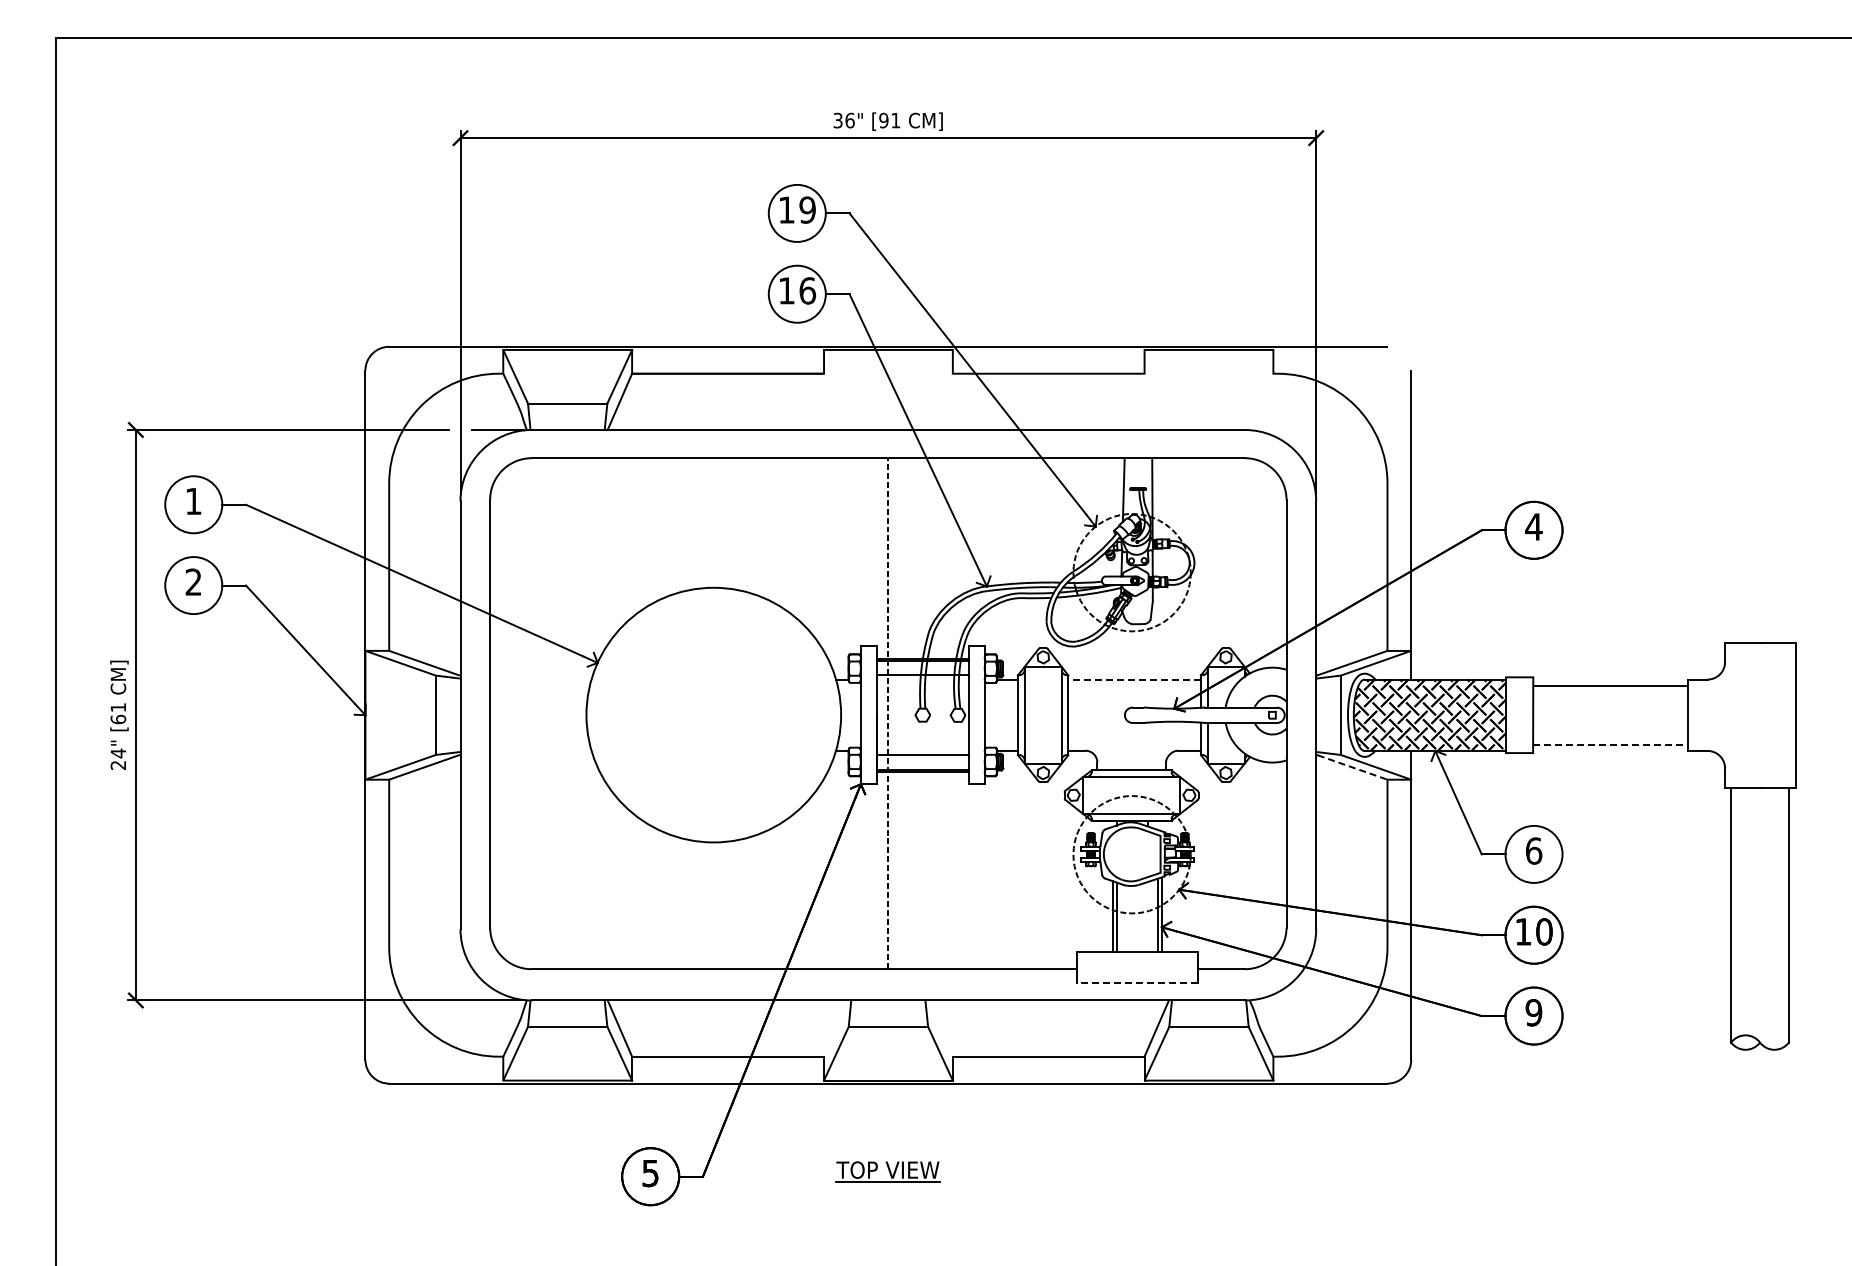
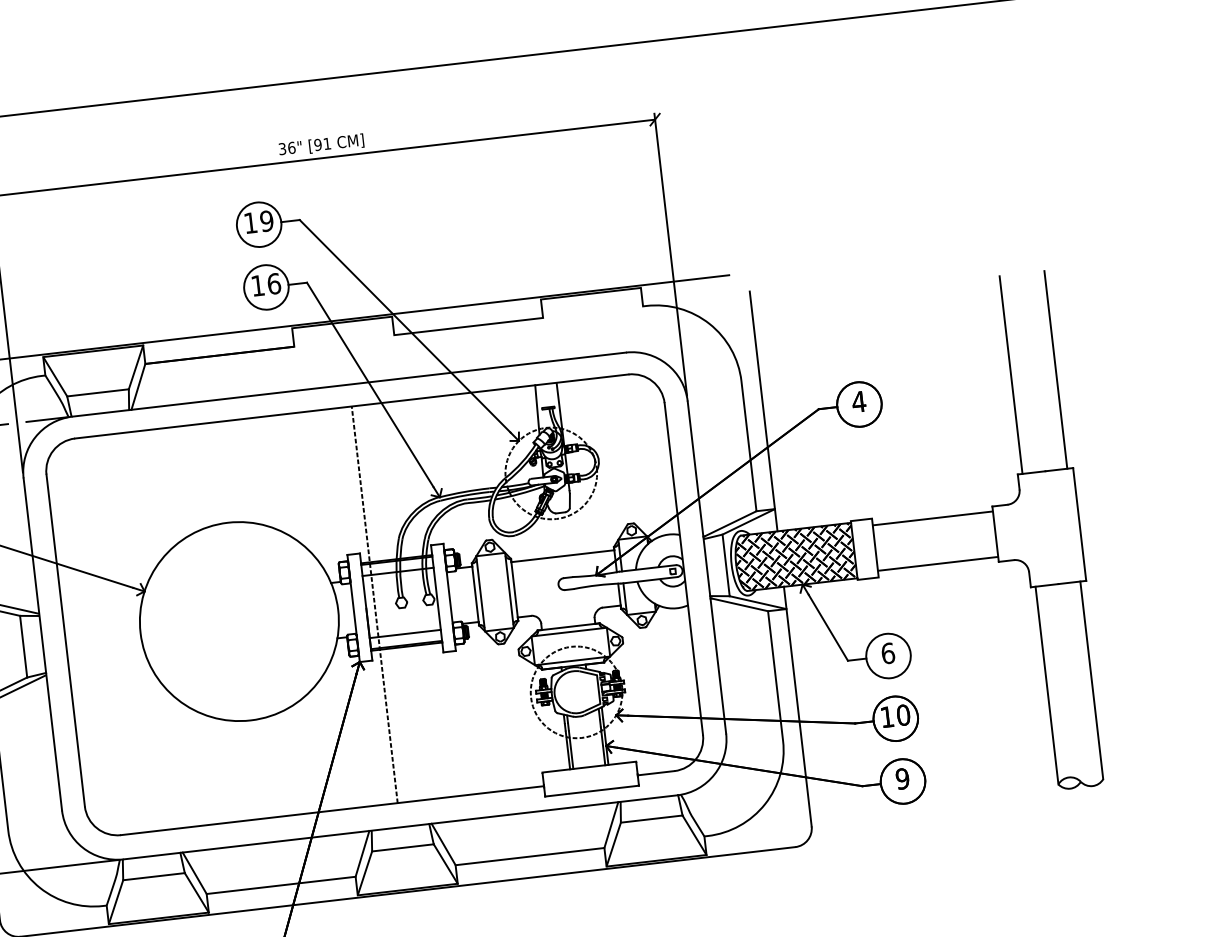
line: (1731, 514) -> (1011, 374), added
line: (1788, 514) -> (1055, 369), added
line: (1134, 679) -> (562, 556), dashed -> solid
line: (1611, 744) -> (938, 563), dashed -> solid
line: (1352, 767) -> (739, 604), dashed -> solid
line: (1136, 982) -> (591, 791), dashed -> solid
line: (836, 1028) -> (362, 853), added
line: (940, 1028) -> (443, 844), added

